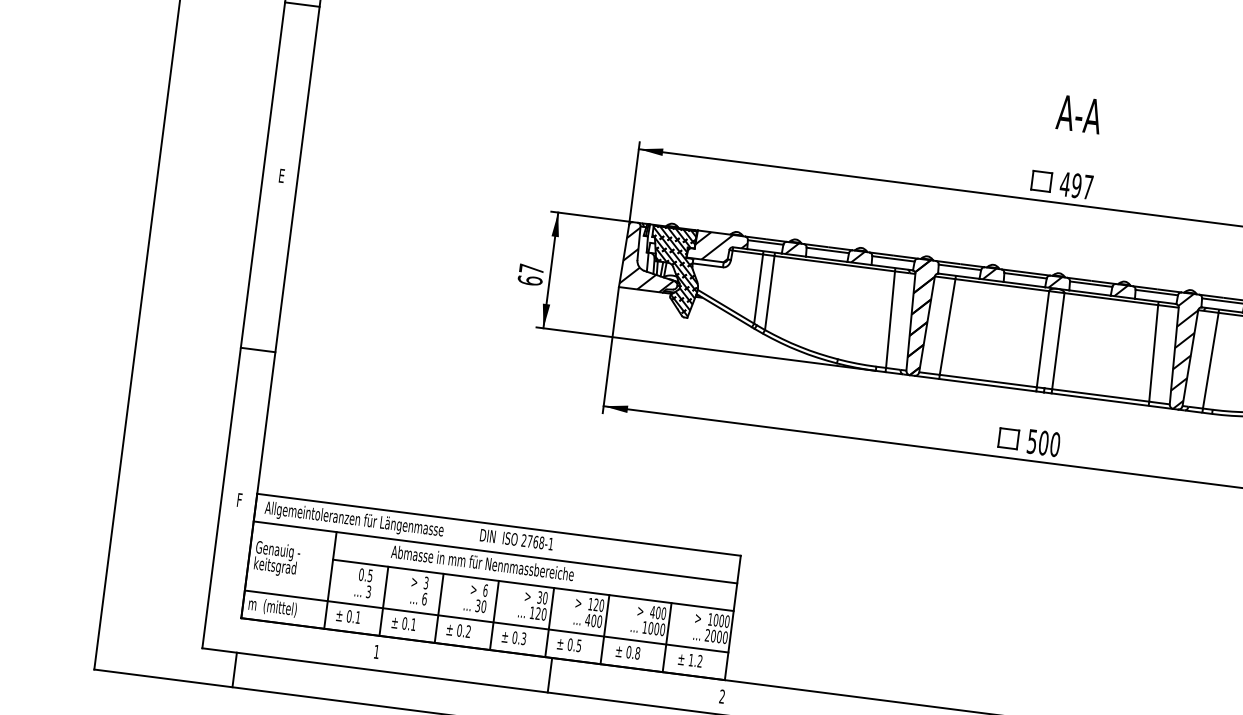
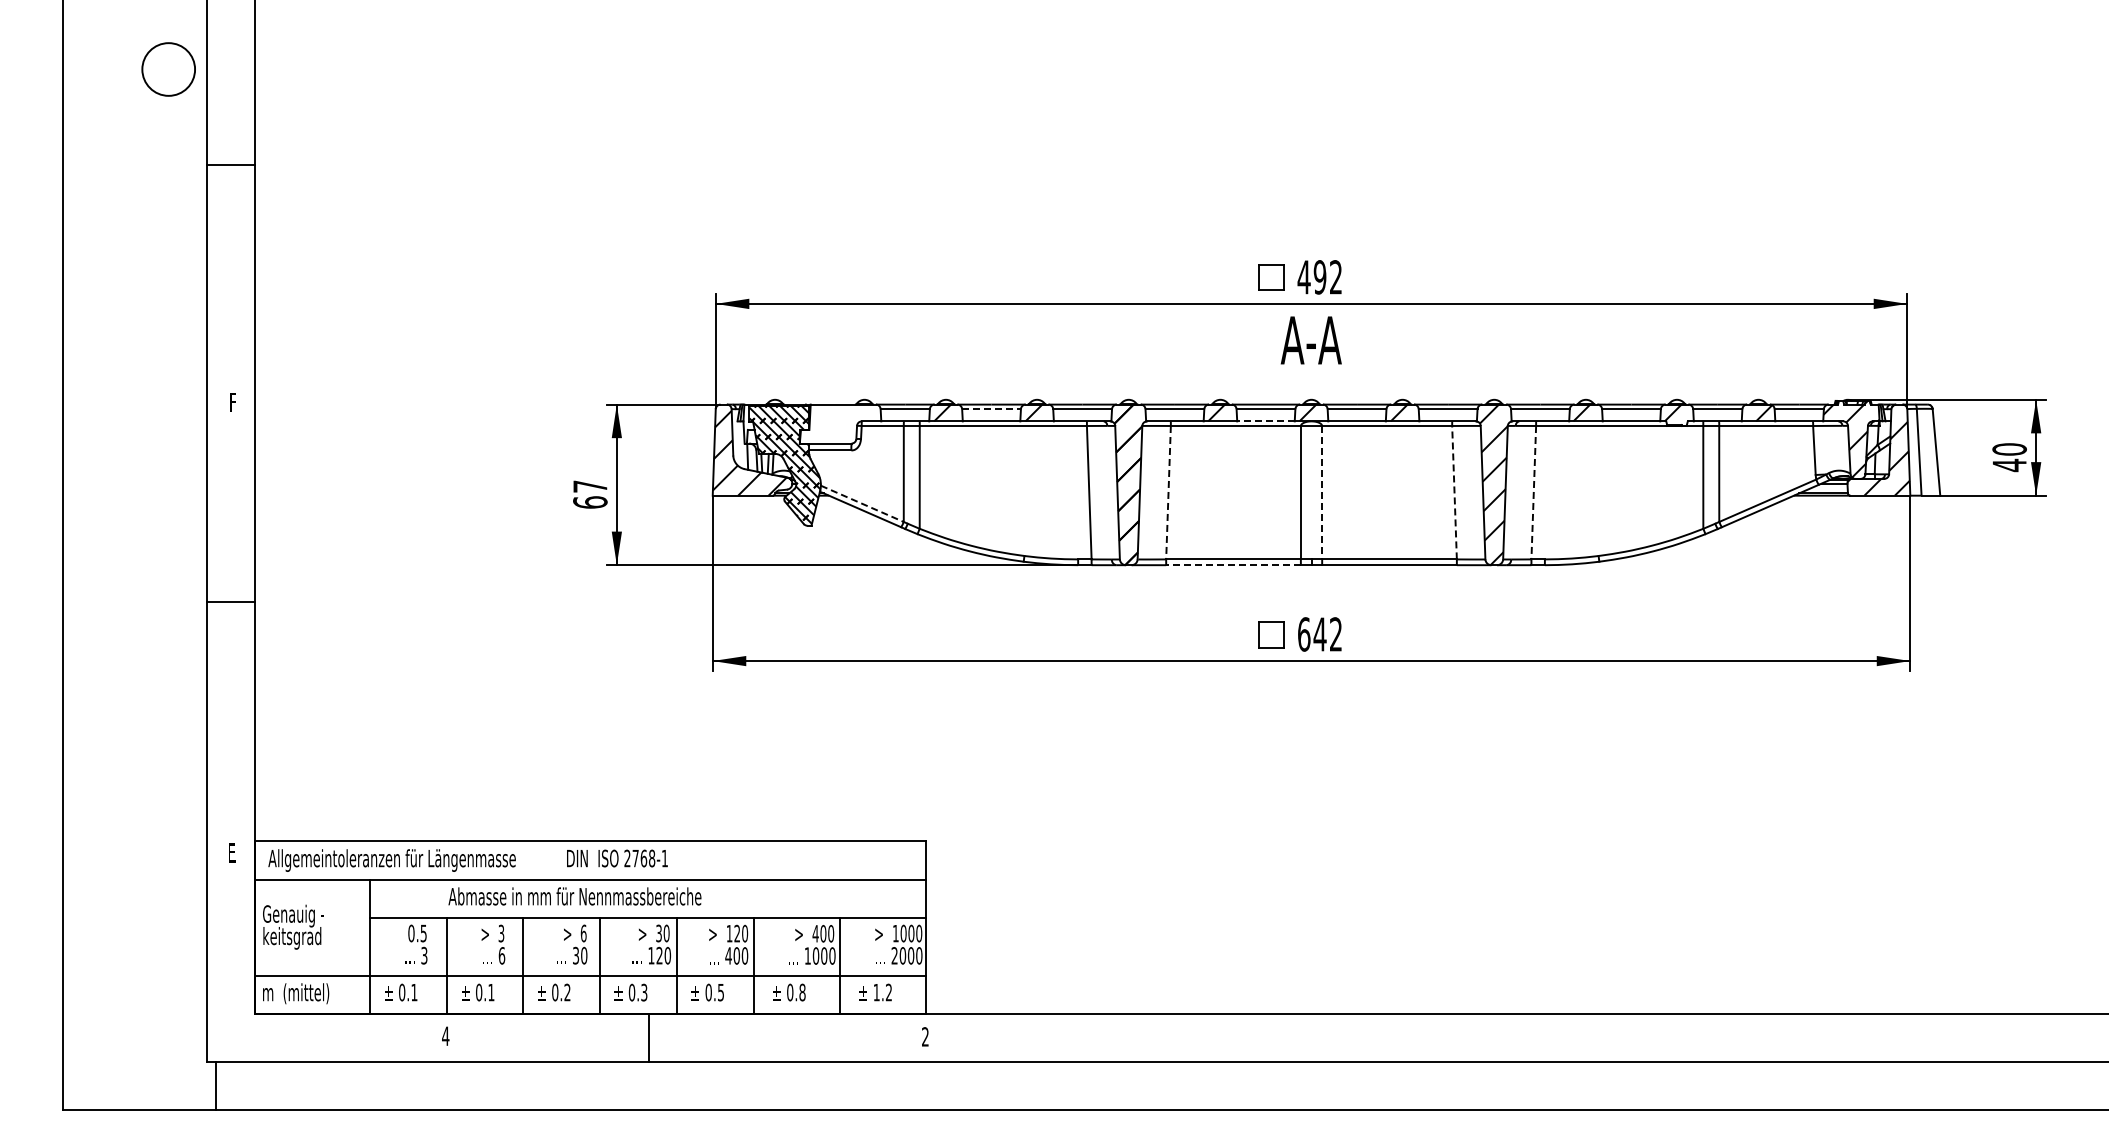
text: (1078, 114) -> (1310, 340), moved
text: (282, 176) -> (233, 403), E -> F
text: (1087, 187) -> (1335, 277), 497 -> 492
hatch: (717, 246) -> (840, 423), removed
line: (828, 250) -> (992, 409), solid -> dashed
line: (1024, 284) -> (1265, 421), solid -> dashed
line: (726, 307) -> (862, 504), solid -> dashed
line: (947, 326) -> (1168, 492), solid -> dashed
line: (1058, 341) -> (1322, 492), solid -> dashed
line: (258, 349) -> (231, 601), moved
line: (1153, 353) -> (1454, 492), solid -> dashed
line: (1210, 360) -> (1533, 492), solid -> dashed
line: (987, 385) -> (1233, 565), solid -> dashed
text: (1044, 443) -> (1320, 634), 500 -> 642
text: (239, 501) -> (232, 854), F -> E
text: (376, 651) -> (445, 1035), 1 -> 4
line: (235, 669) -> (216, 1085), moved
line: (550, 675) -> (649, 1037), moved

